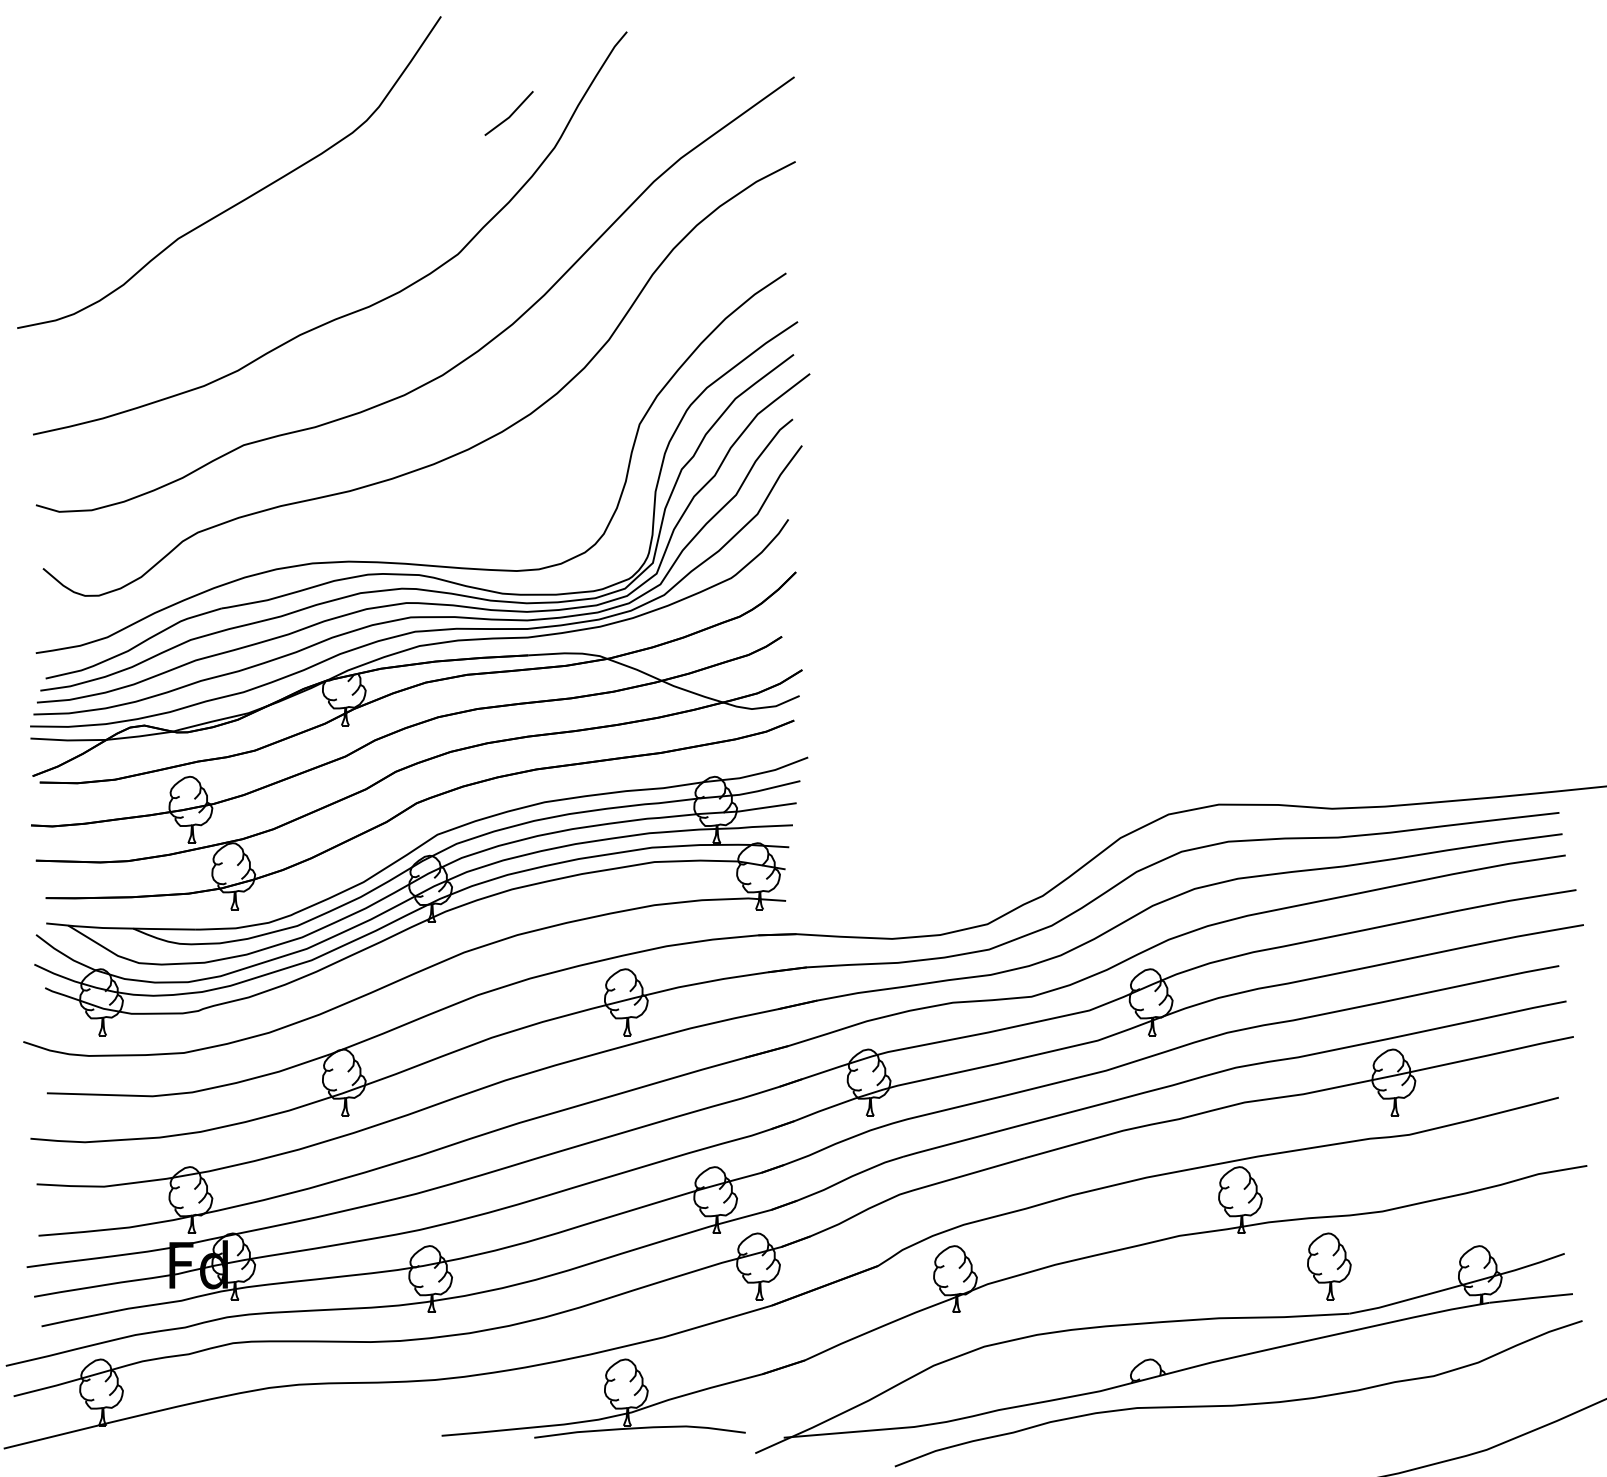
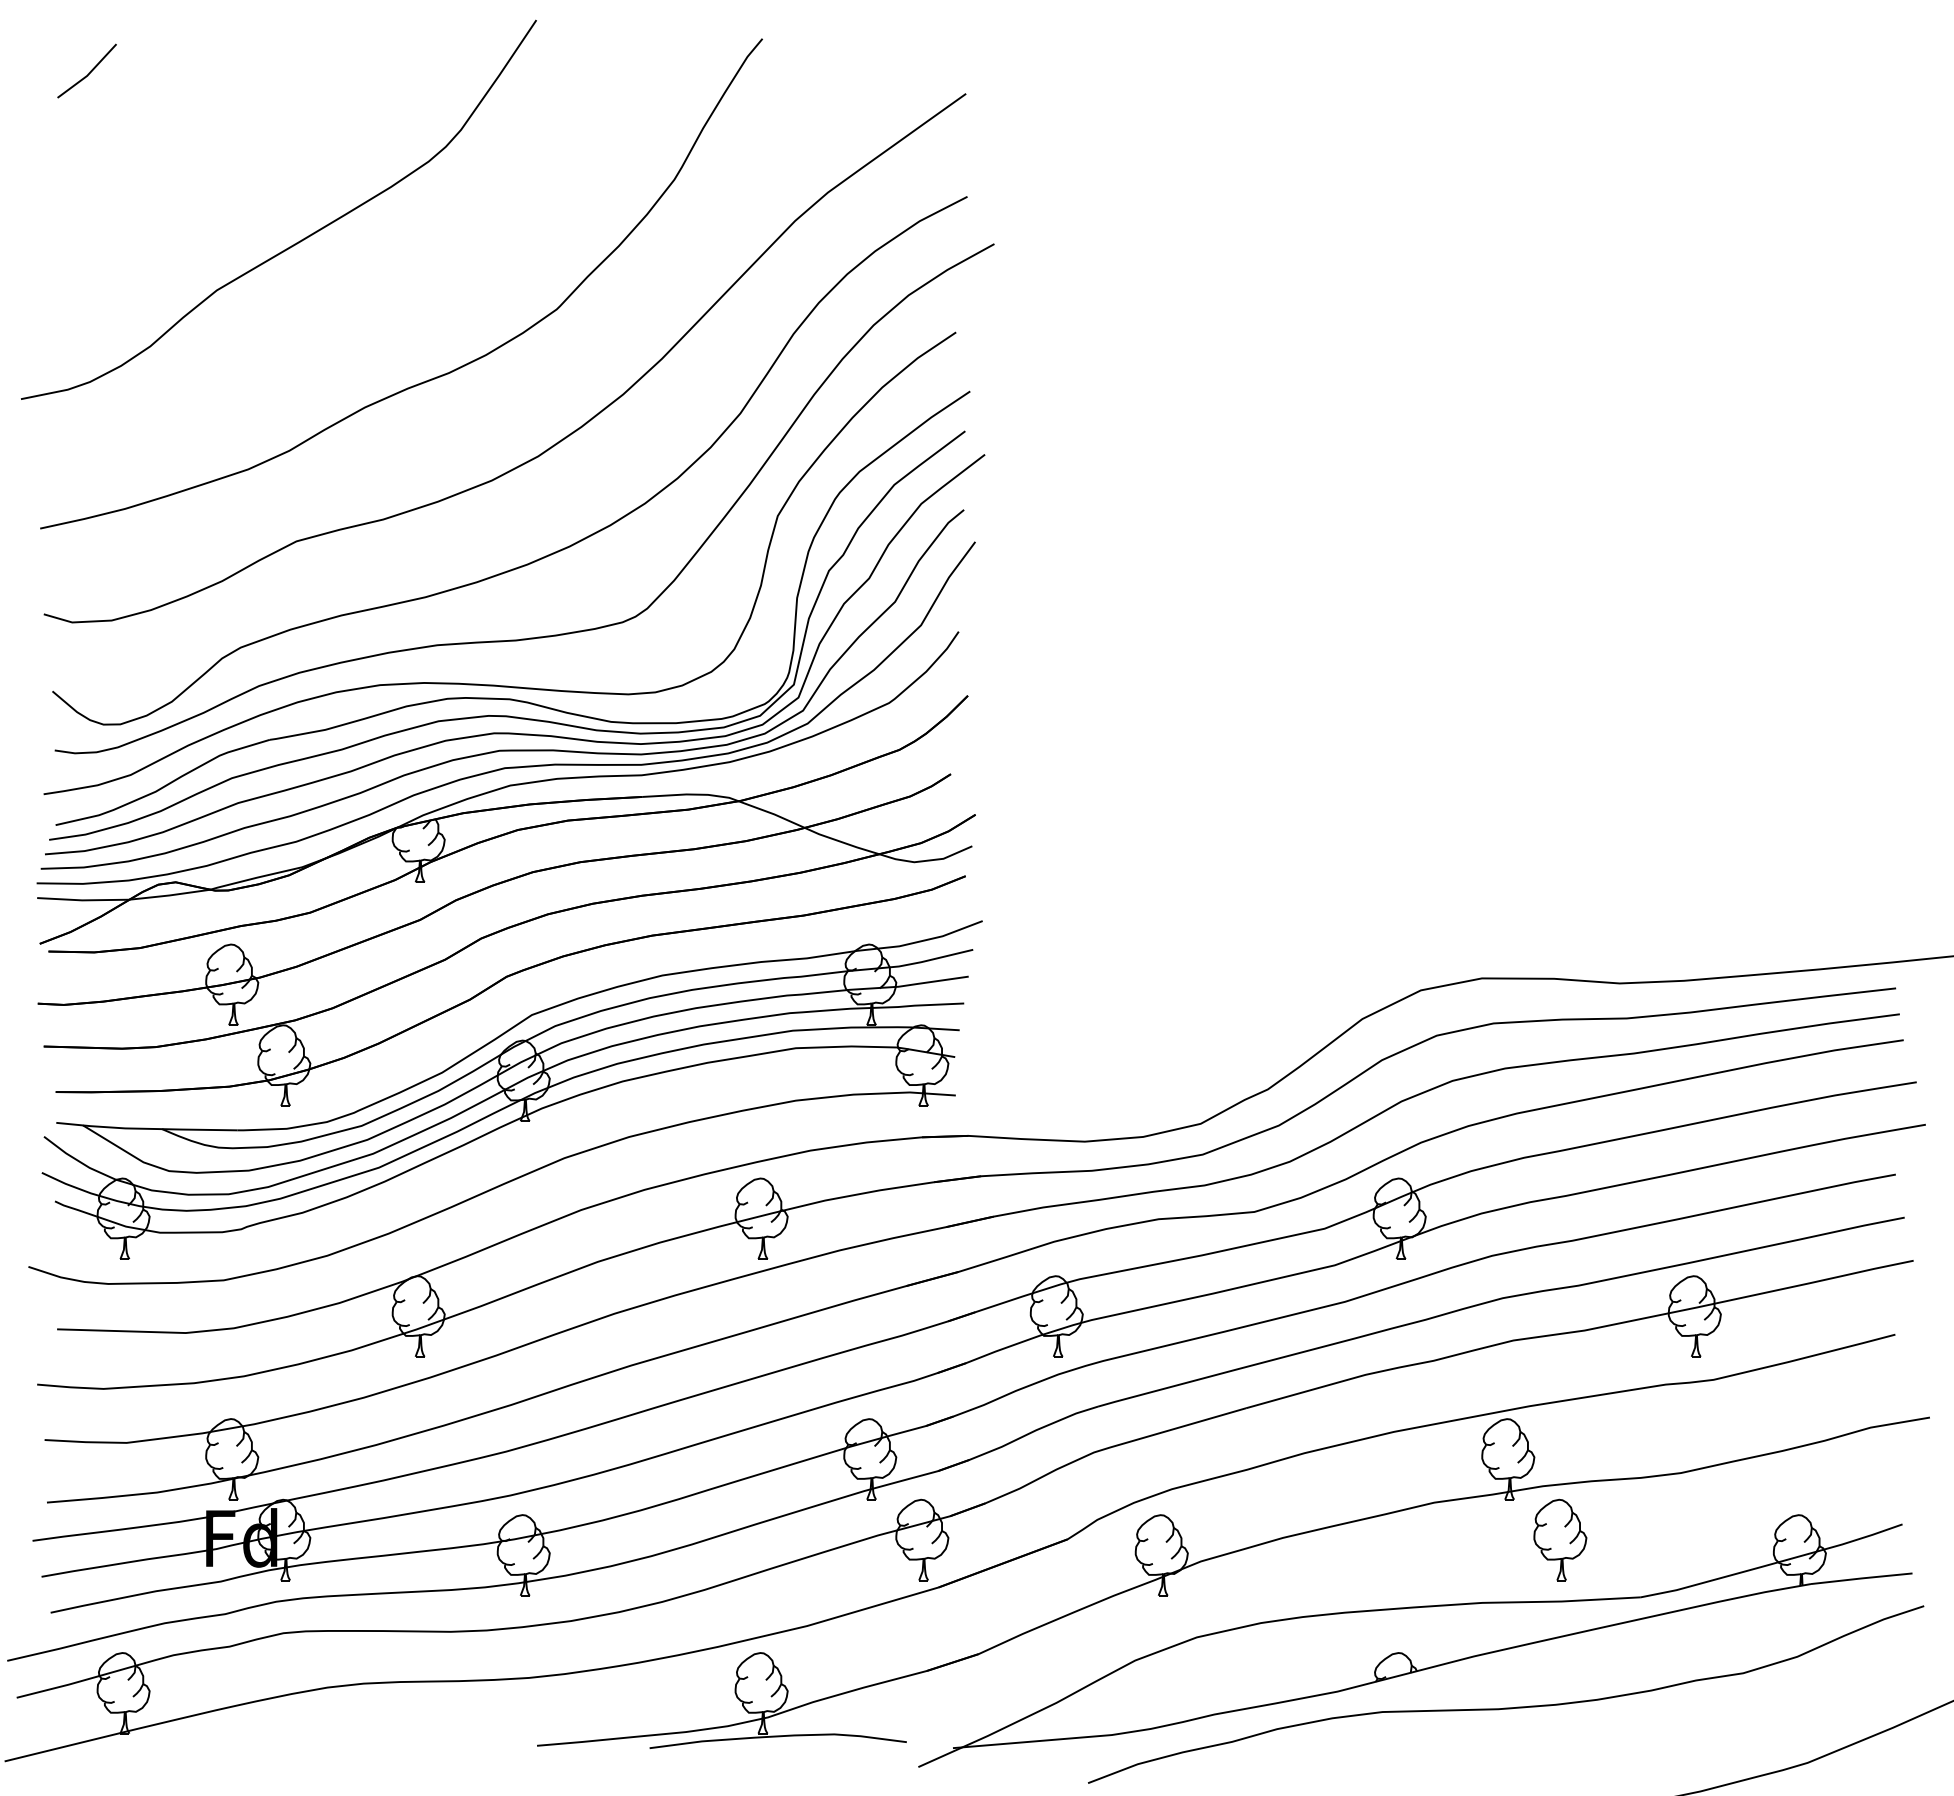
line: (511, 113) -> (89, 71), moved
curve: (448, 522) -> (545, 635), added
part: (1329, 1266) -> (1560, 1539), moved

